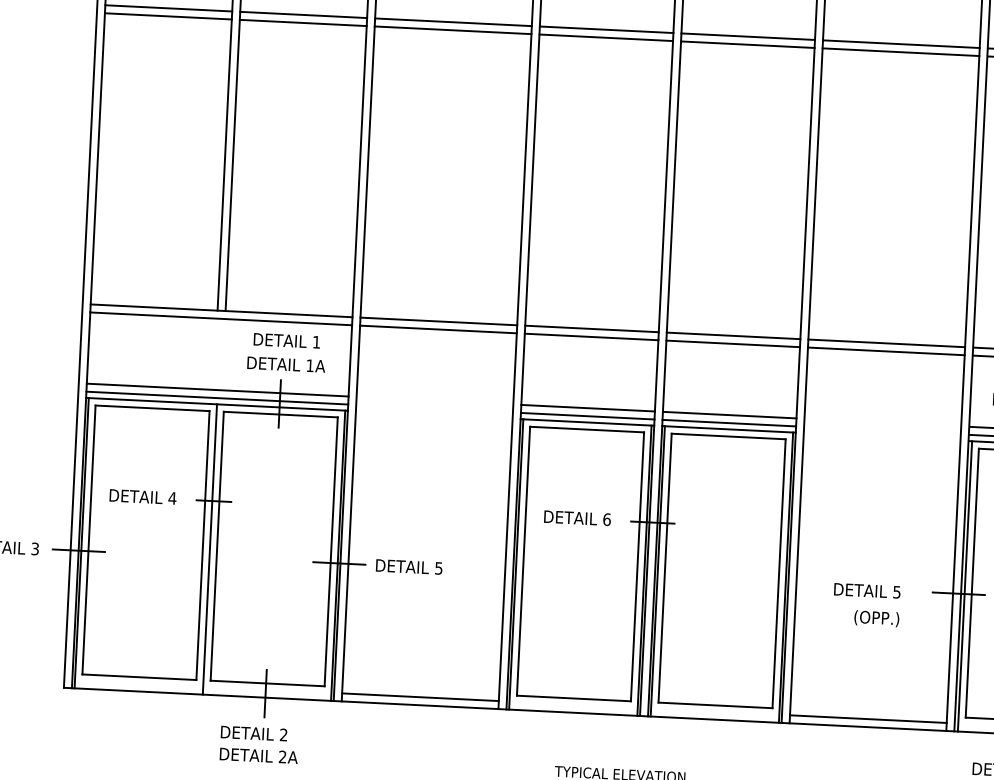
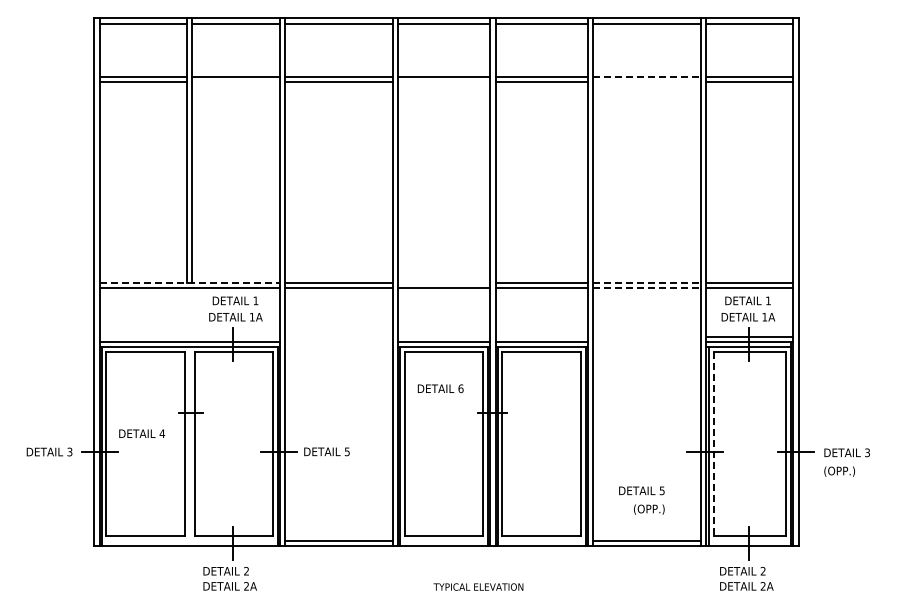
line: (302, 23) -> (235, 82), removed
line: (606, 37) -> (444, 82), removed
line: (900, 43) -> (646, 76), solid -> dashed
line: (900, 52) -> (646, 82), removed
line: (221, 310) -> (189, 282), solid -> dashed
line: (592, 328) -> (444, 282), removed
line: (886, 343) -> (646, 282), solid -> dashed
line: (885, 352) -> (646, 288), solid -> dashed
line: (217, 389) -> (189, 336), removed
line: (588, 407) -> (444, 336), removed
line: (729, 414) -> (541, 336), removed
text: (143, 496) -> (142, 433), moved
text: (577, 517) -> (440, 388), moved
line: (209, 549) -> (189, 446), removed
line: (972, 583) -> (713, 444), solid -> dashed
text: (866, 604) -> (641, 500), moved

